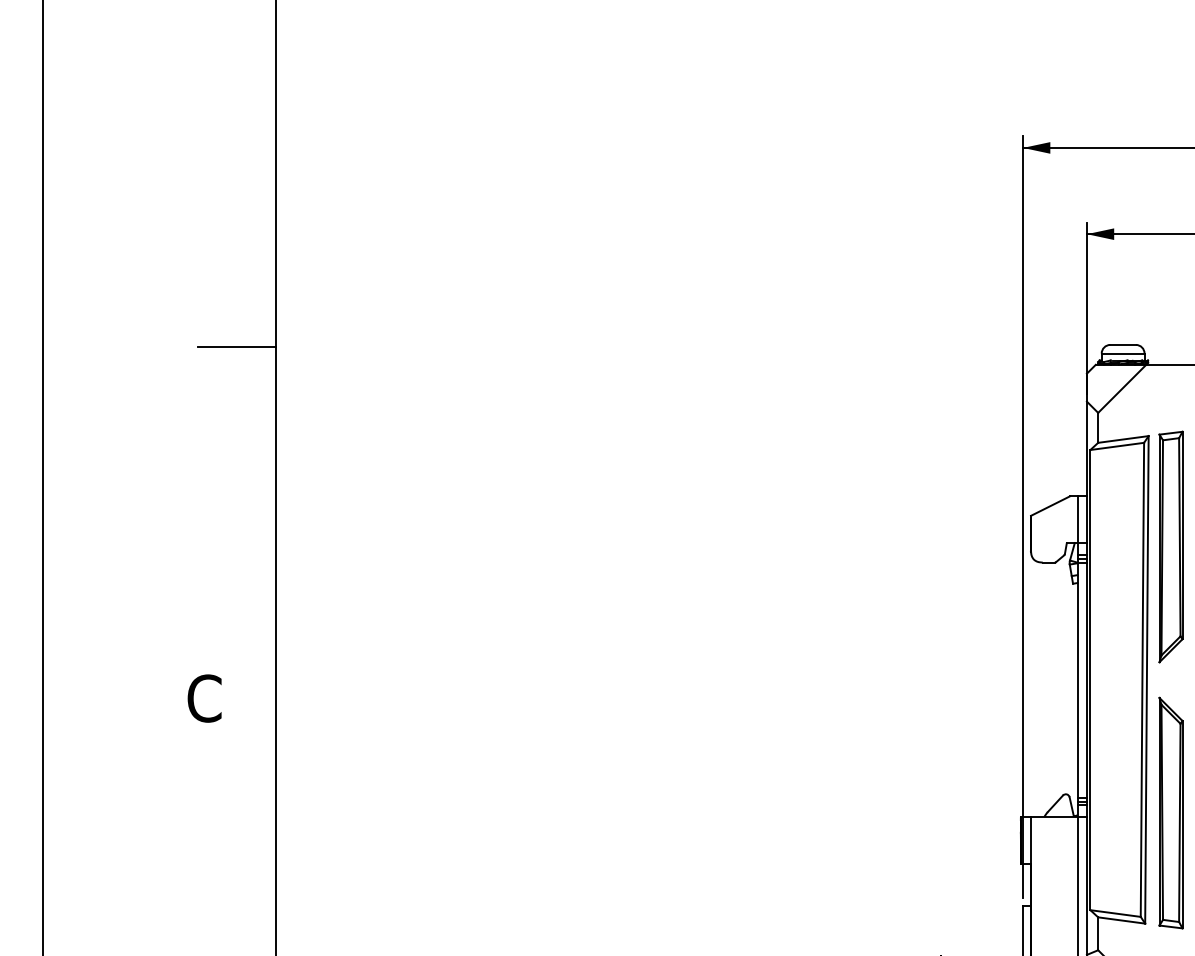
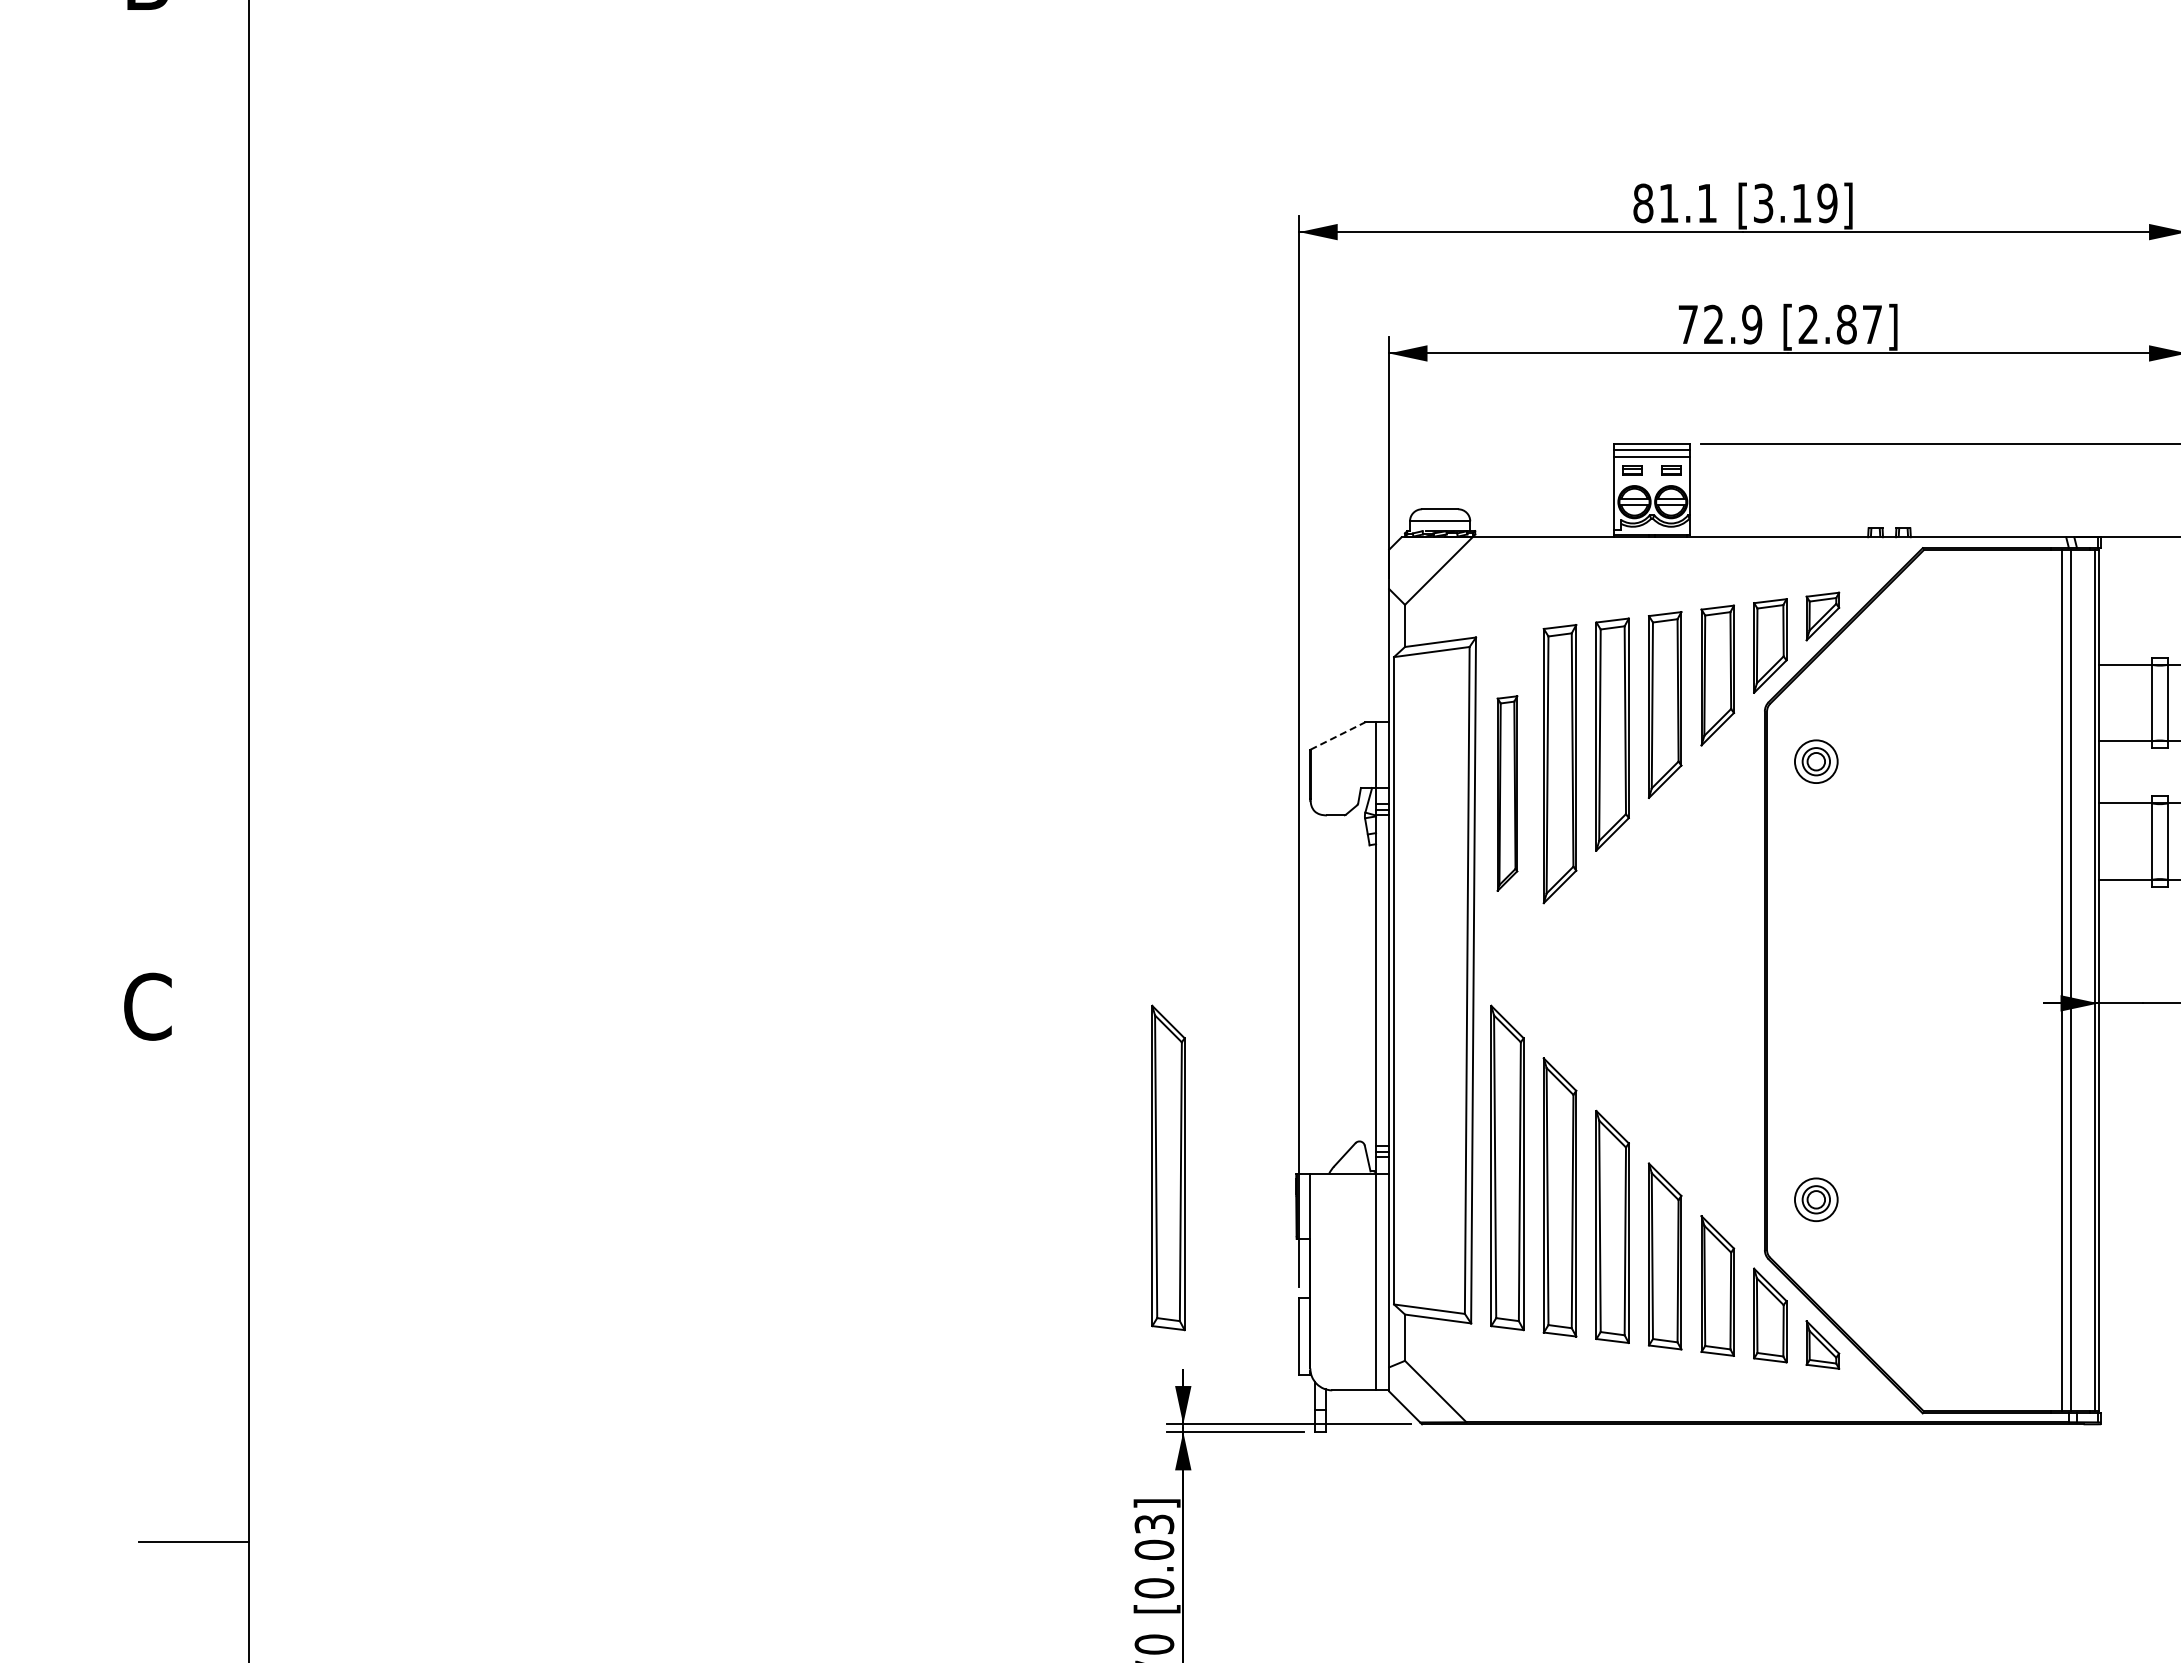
line: (237, 347) -> (193, 512), removed
line: (1050, 505) -> (1337, 735), solid -> dashed
part: (1171, 546) -> (1507, 793), size x0.6
part: (930, 812) -> (1168, 1167), added

